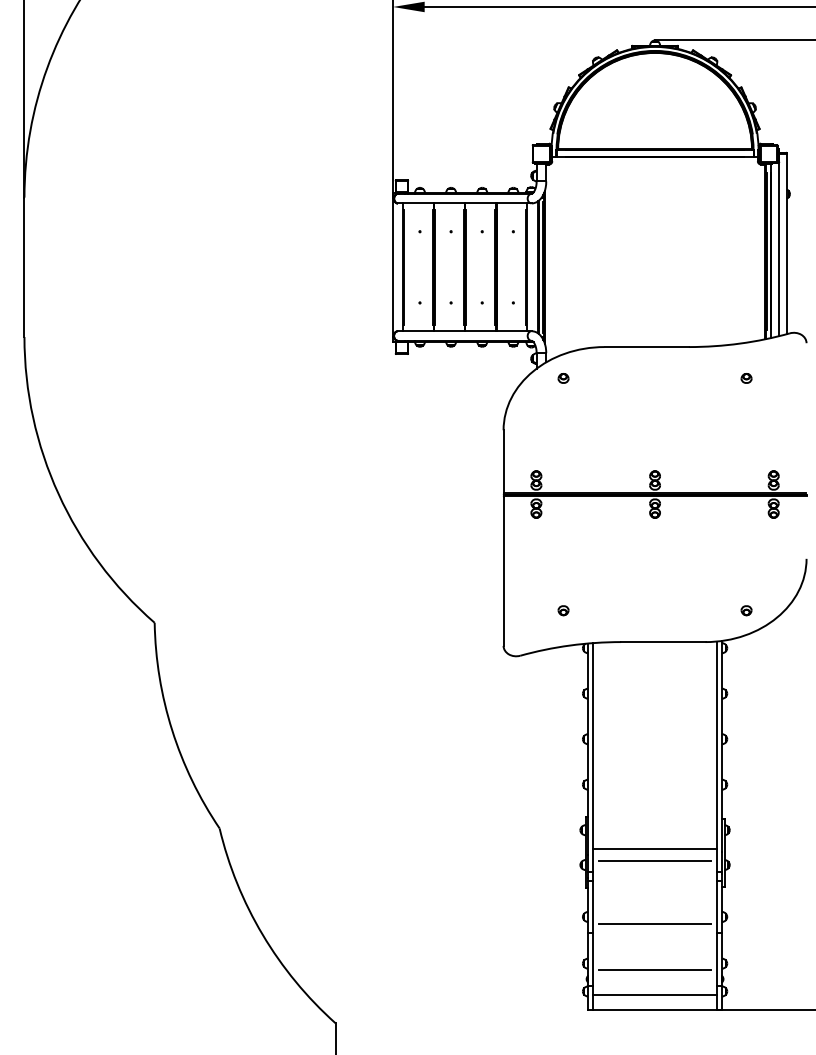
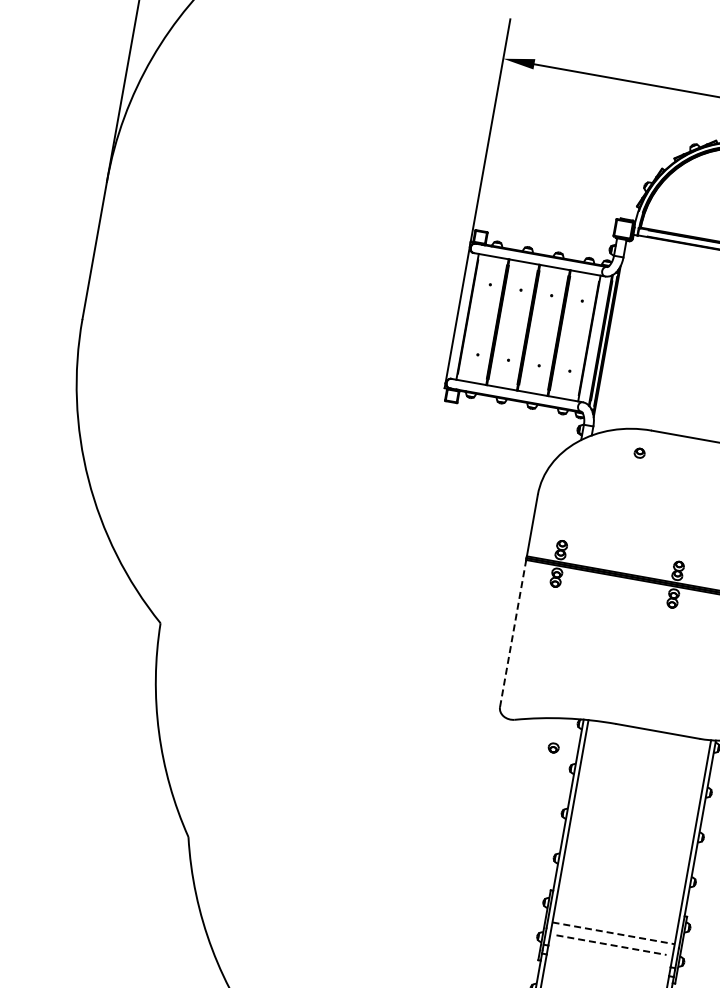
part: (563, 378) -> (639, 453), moved
line: (503, 571) -> (513, 633), solid -> dashed
part: (563, 610) -> (553, 747), moved
line: (655, 848) -> (614, 933), solid -> dashed
line: (655, 860) -> (611, 945), solid -> dashed

